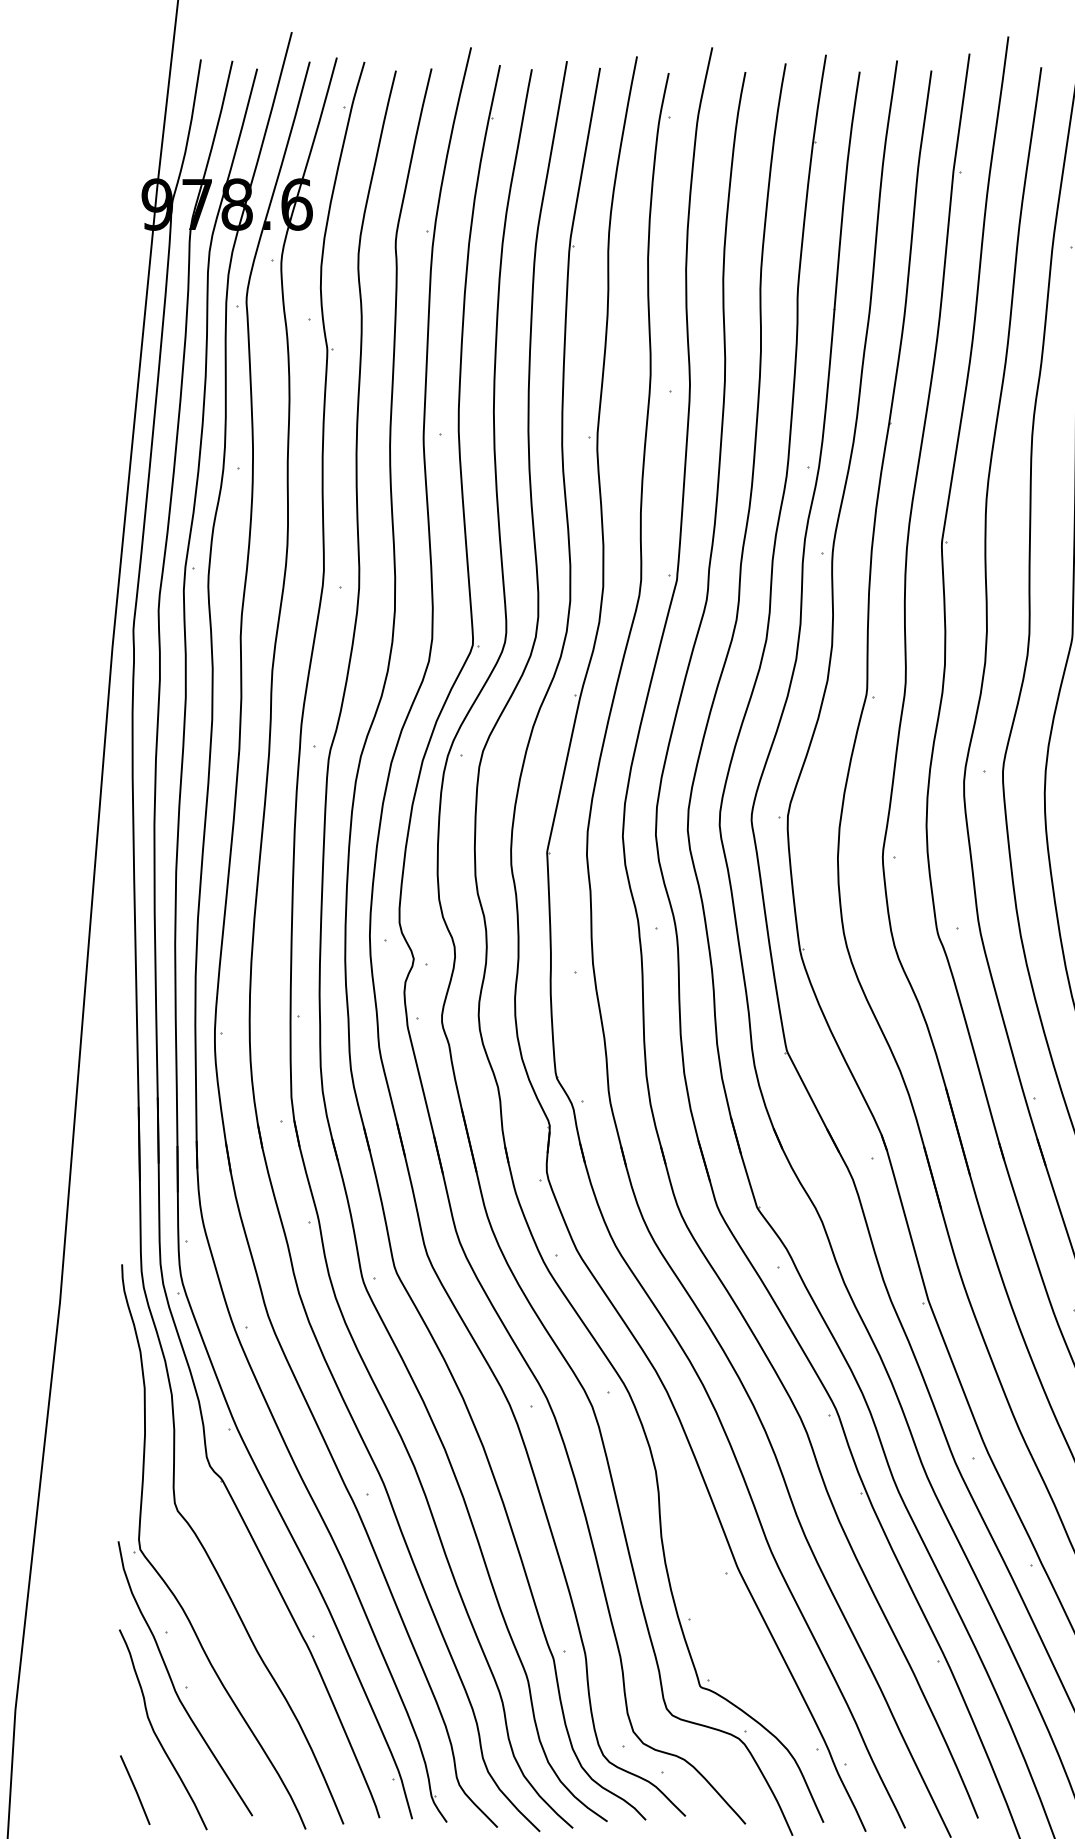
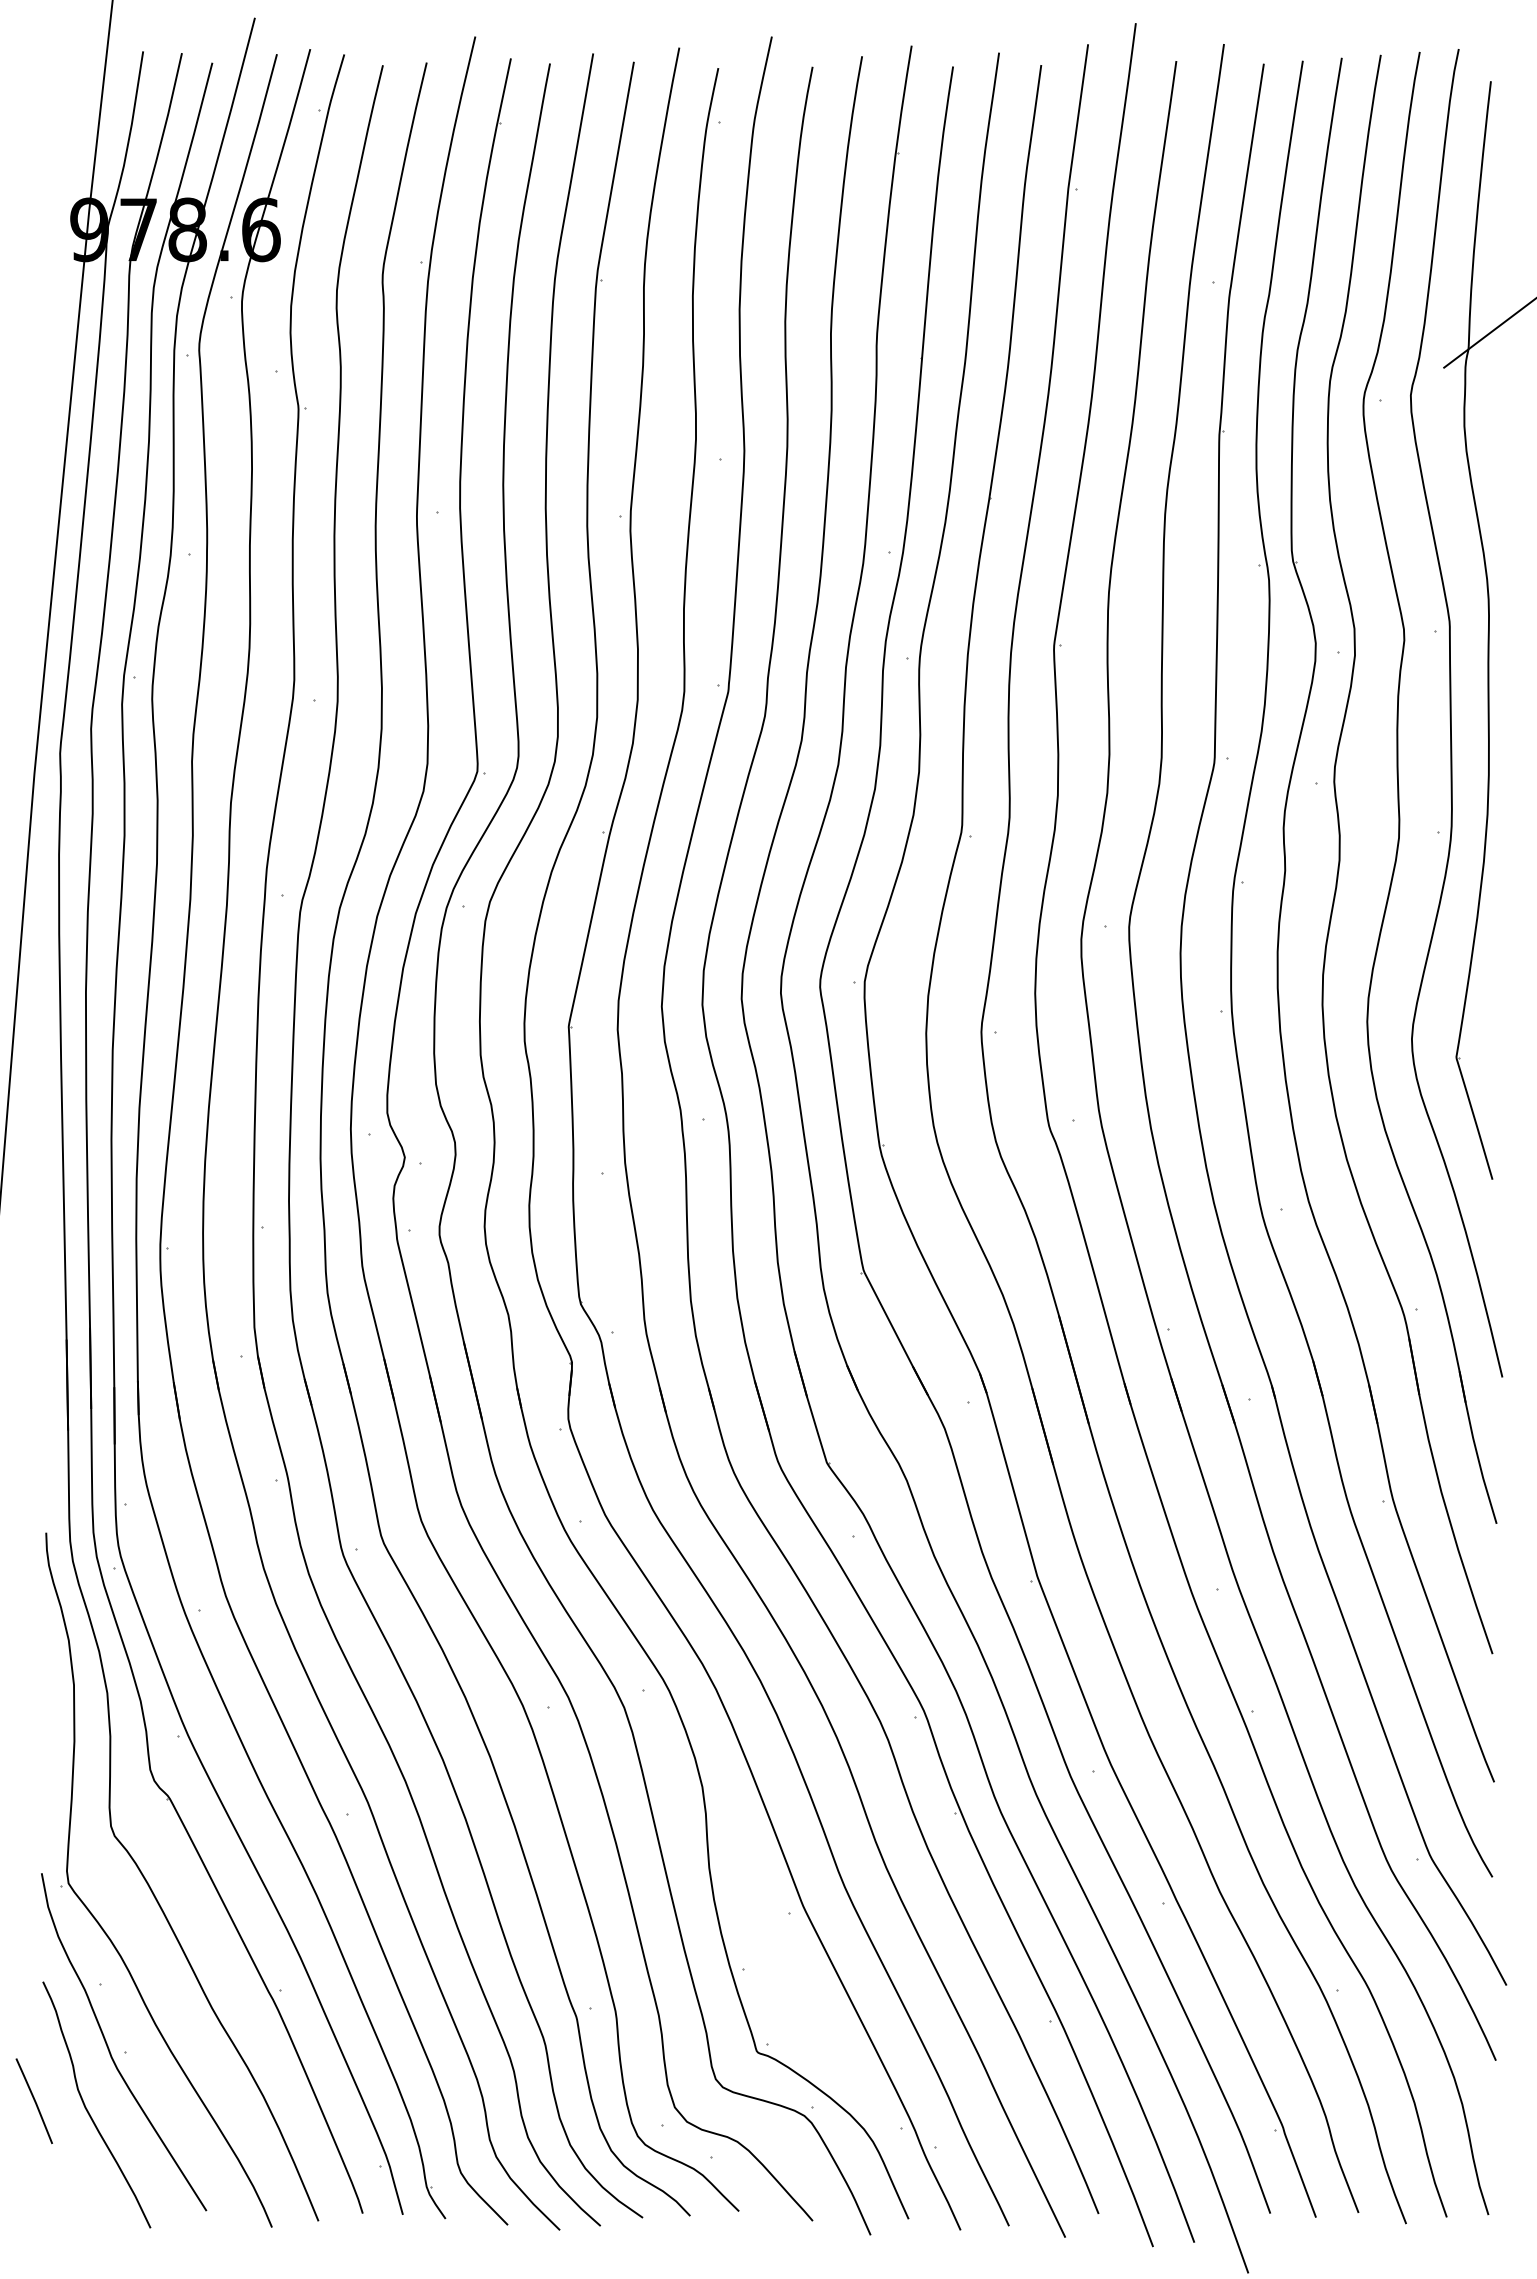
line: (134, 1789) -> (33, 2100), moved

